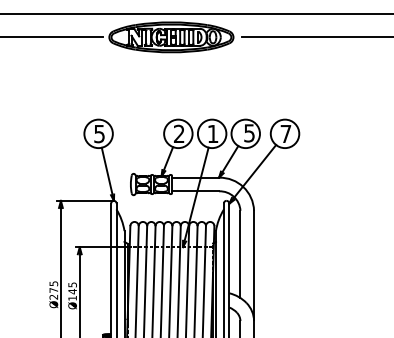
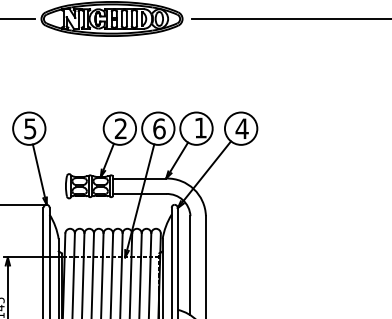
text: (212, 133) -> (158, 128), 1 -> 6
text: (249, 133) -> (200, 128), 5 -> 1
text: (285, 133) -> (241, 128), 7 -> 4

